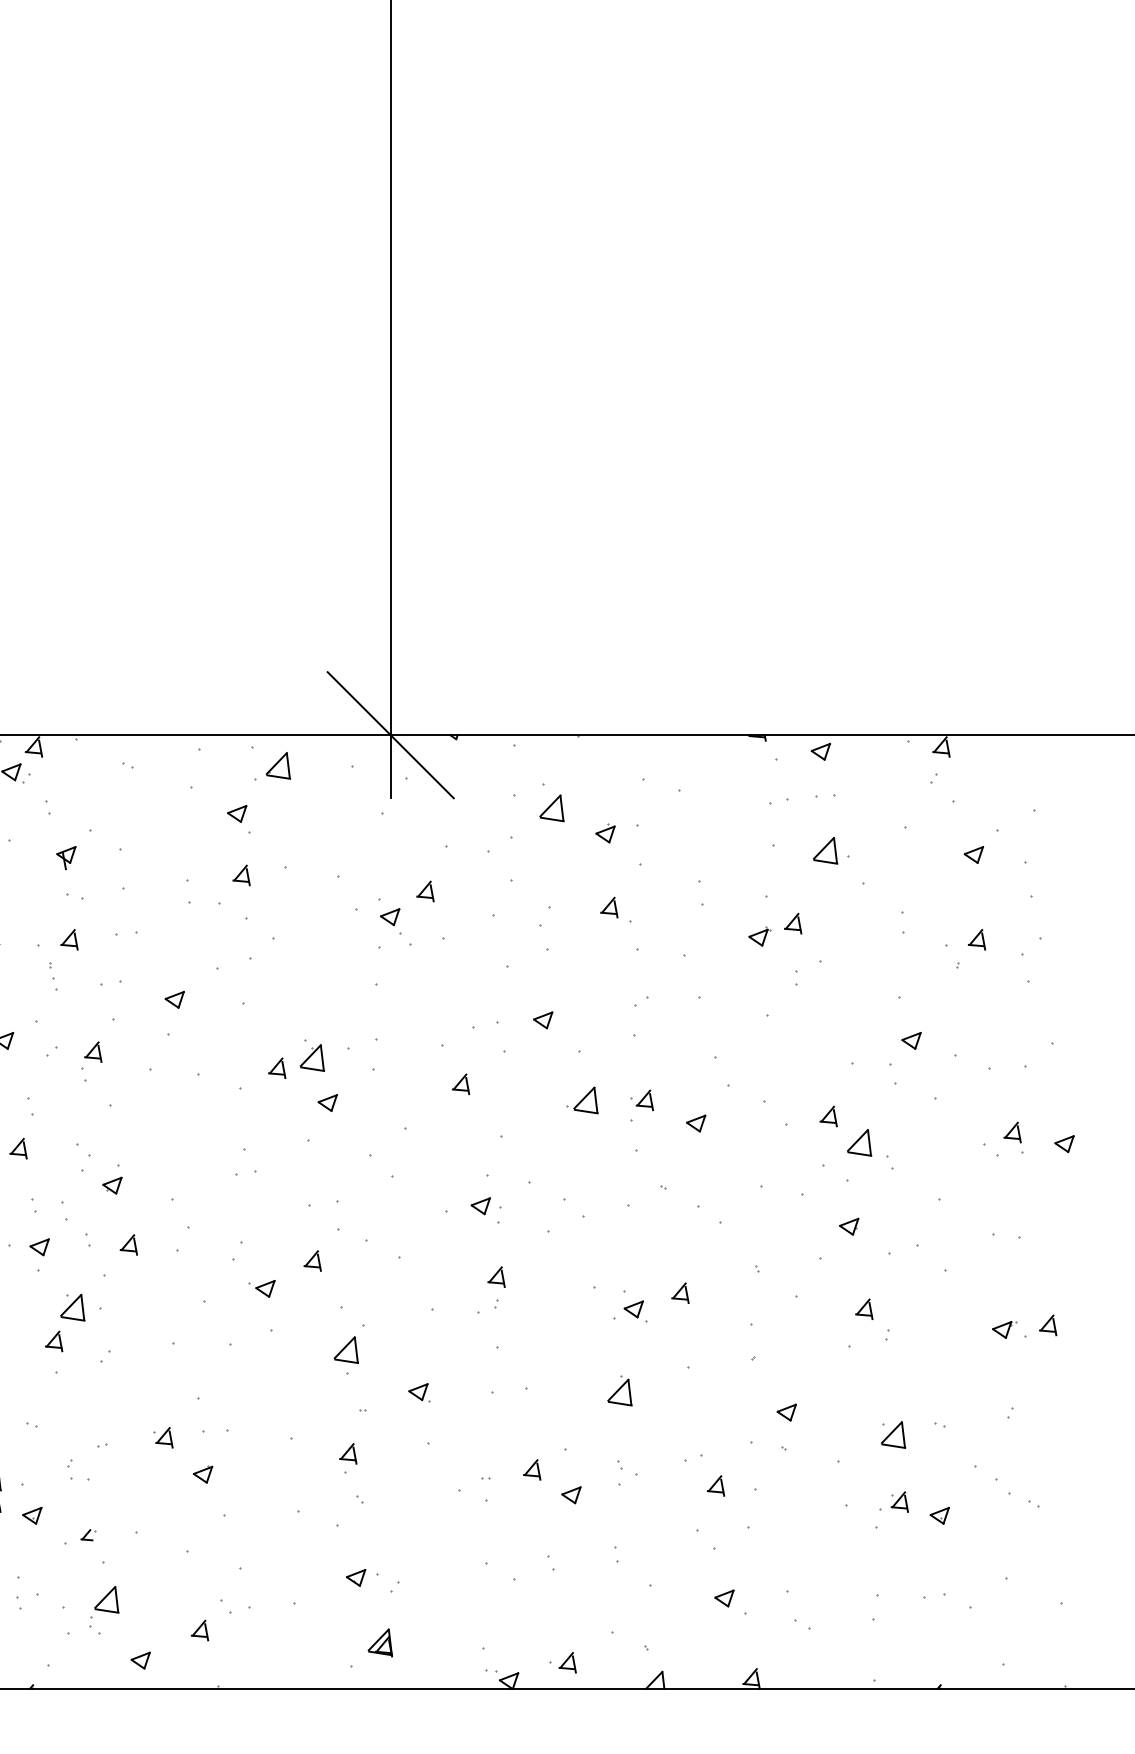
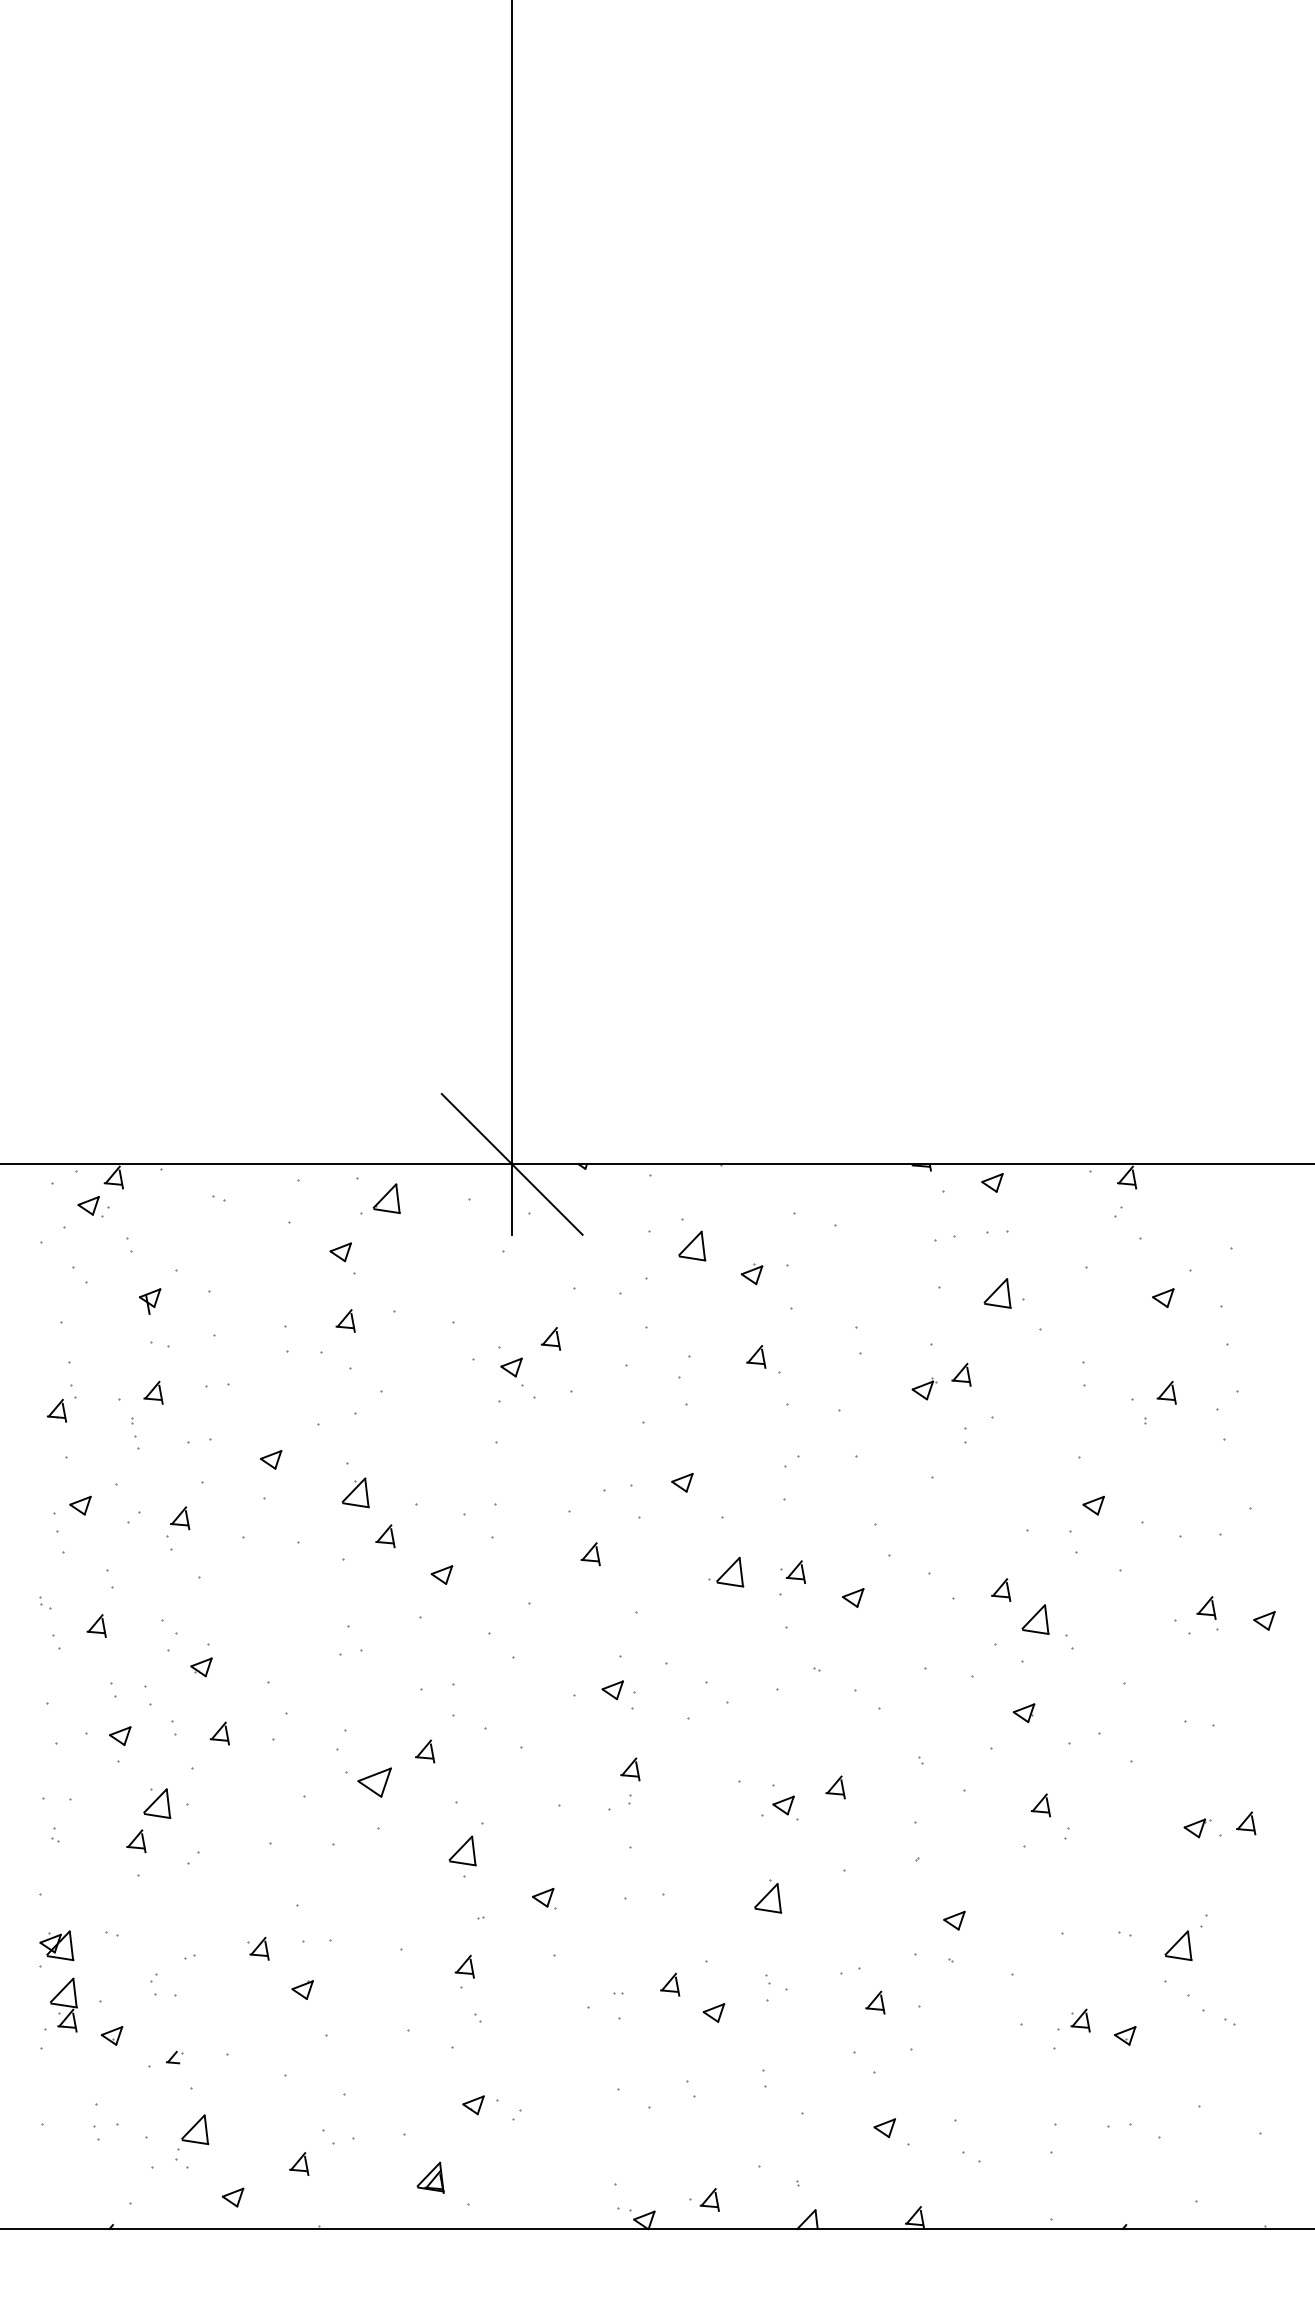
part: (312, 1057) -> (355, 1492), moved
part: (262, 1288) -> (368, 1782), size x1.6
part: (893, 1434) -> (1178, 1945), moved
part: (380, 1642) -> (430, 2177), moved

